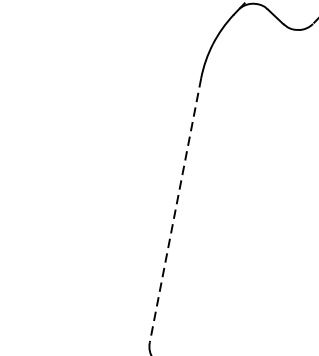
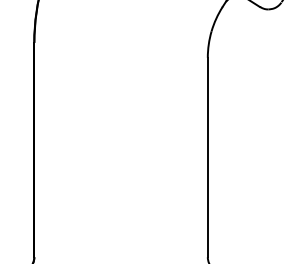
line: (175, 210) -> (207, 157), dashed -> solid

